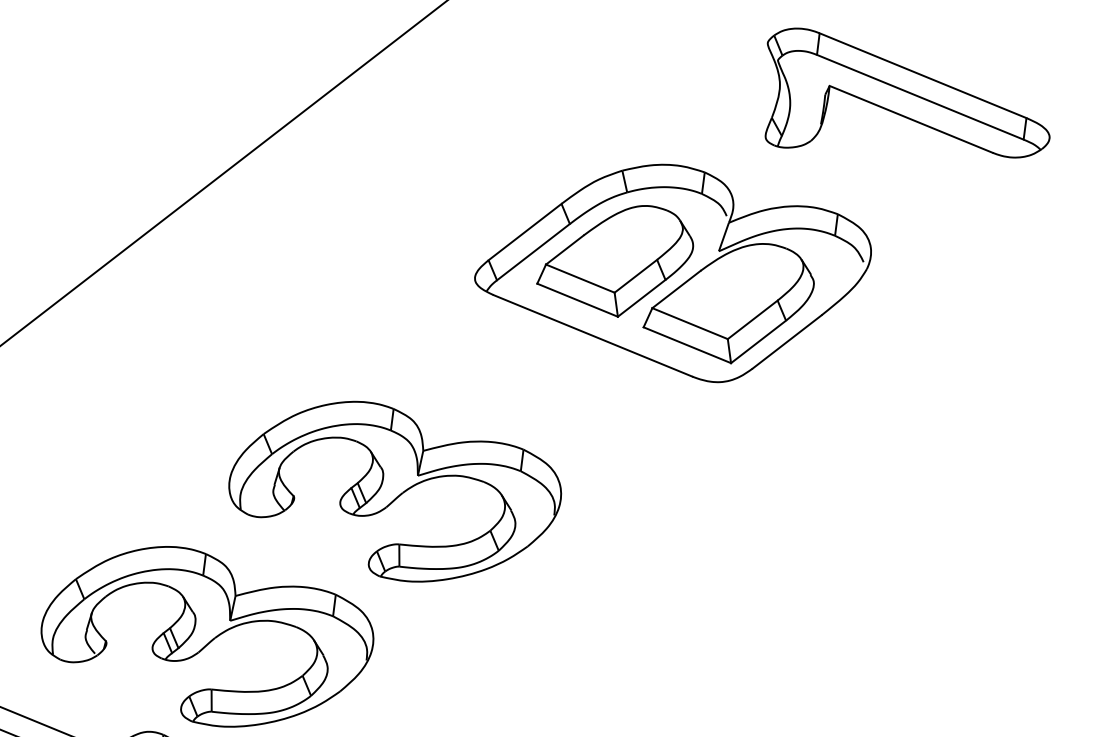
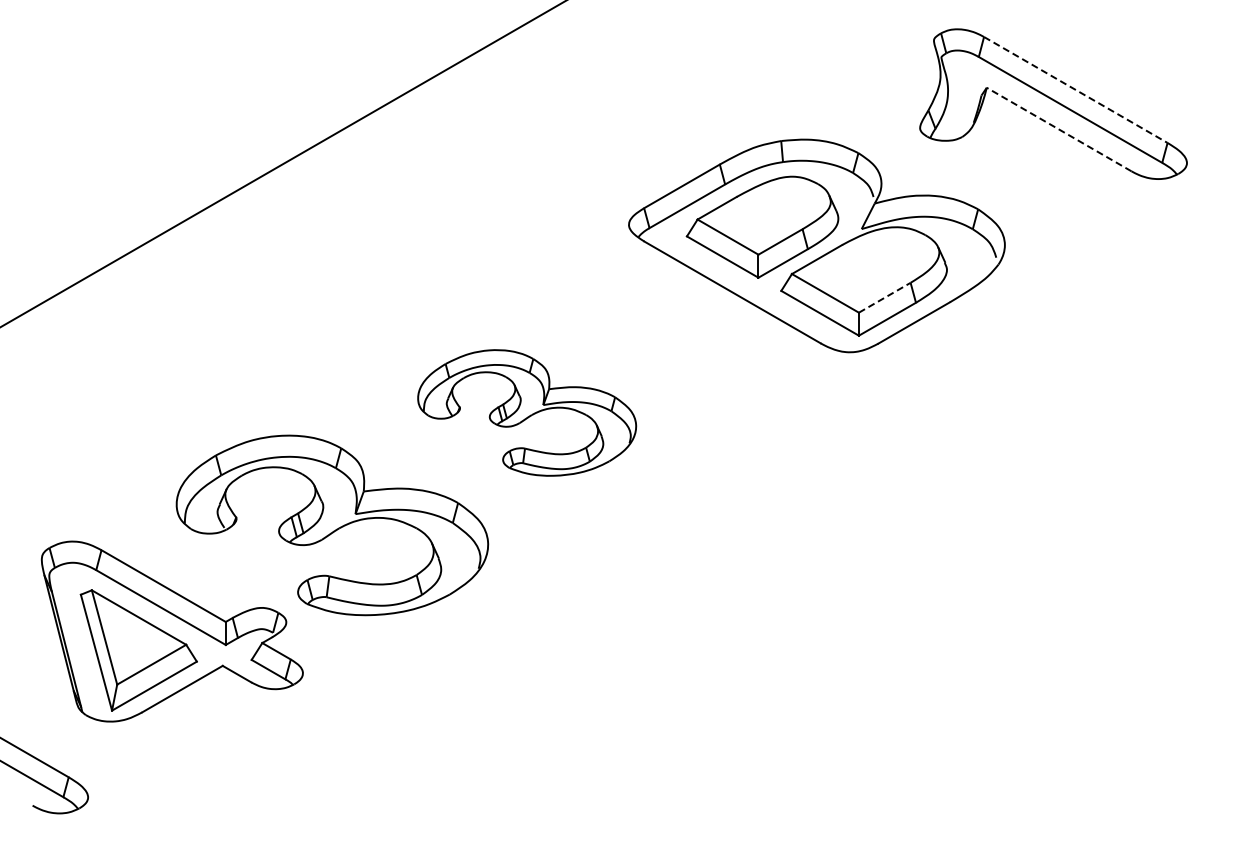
line: (922, 75) -> (1075, 89), solid -> dashed
line: (911, 119) -> (1059, 129), solid -> dashed
line: (752, 319) -> (884, 297), solid -> dashed
part: (394, 490) -> (526, 412), size x0.7

